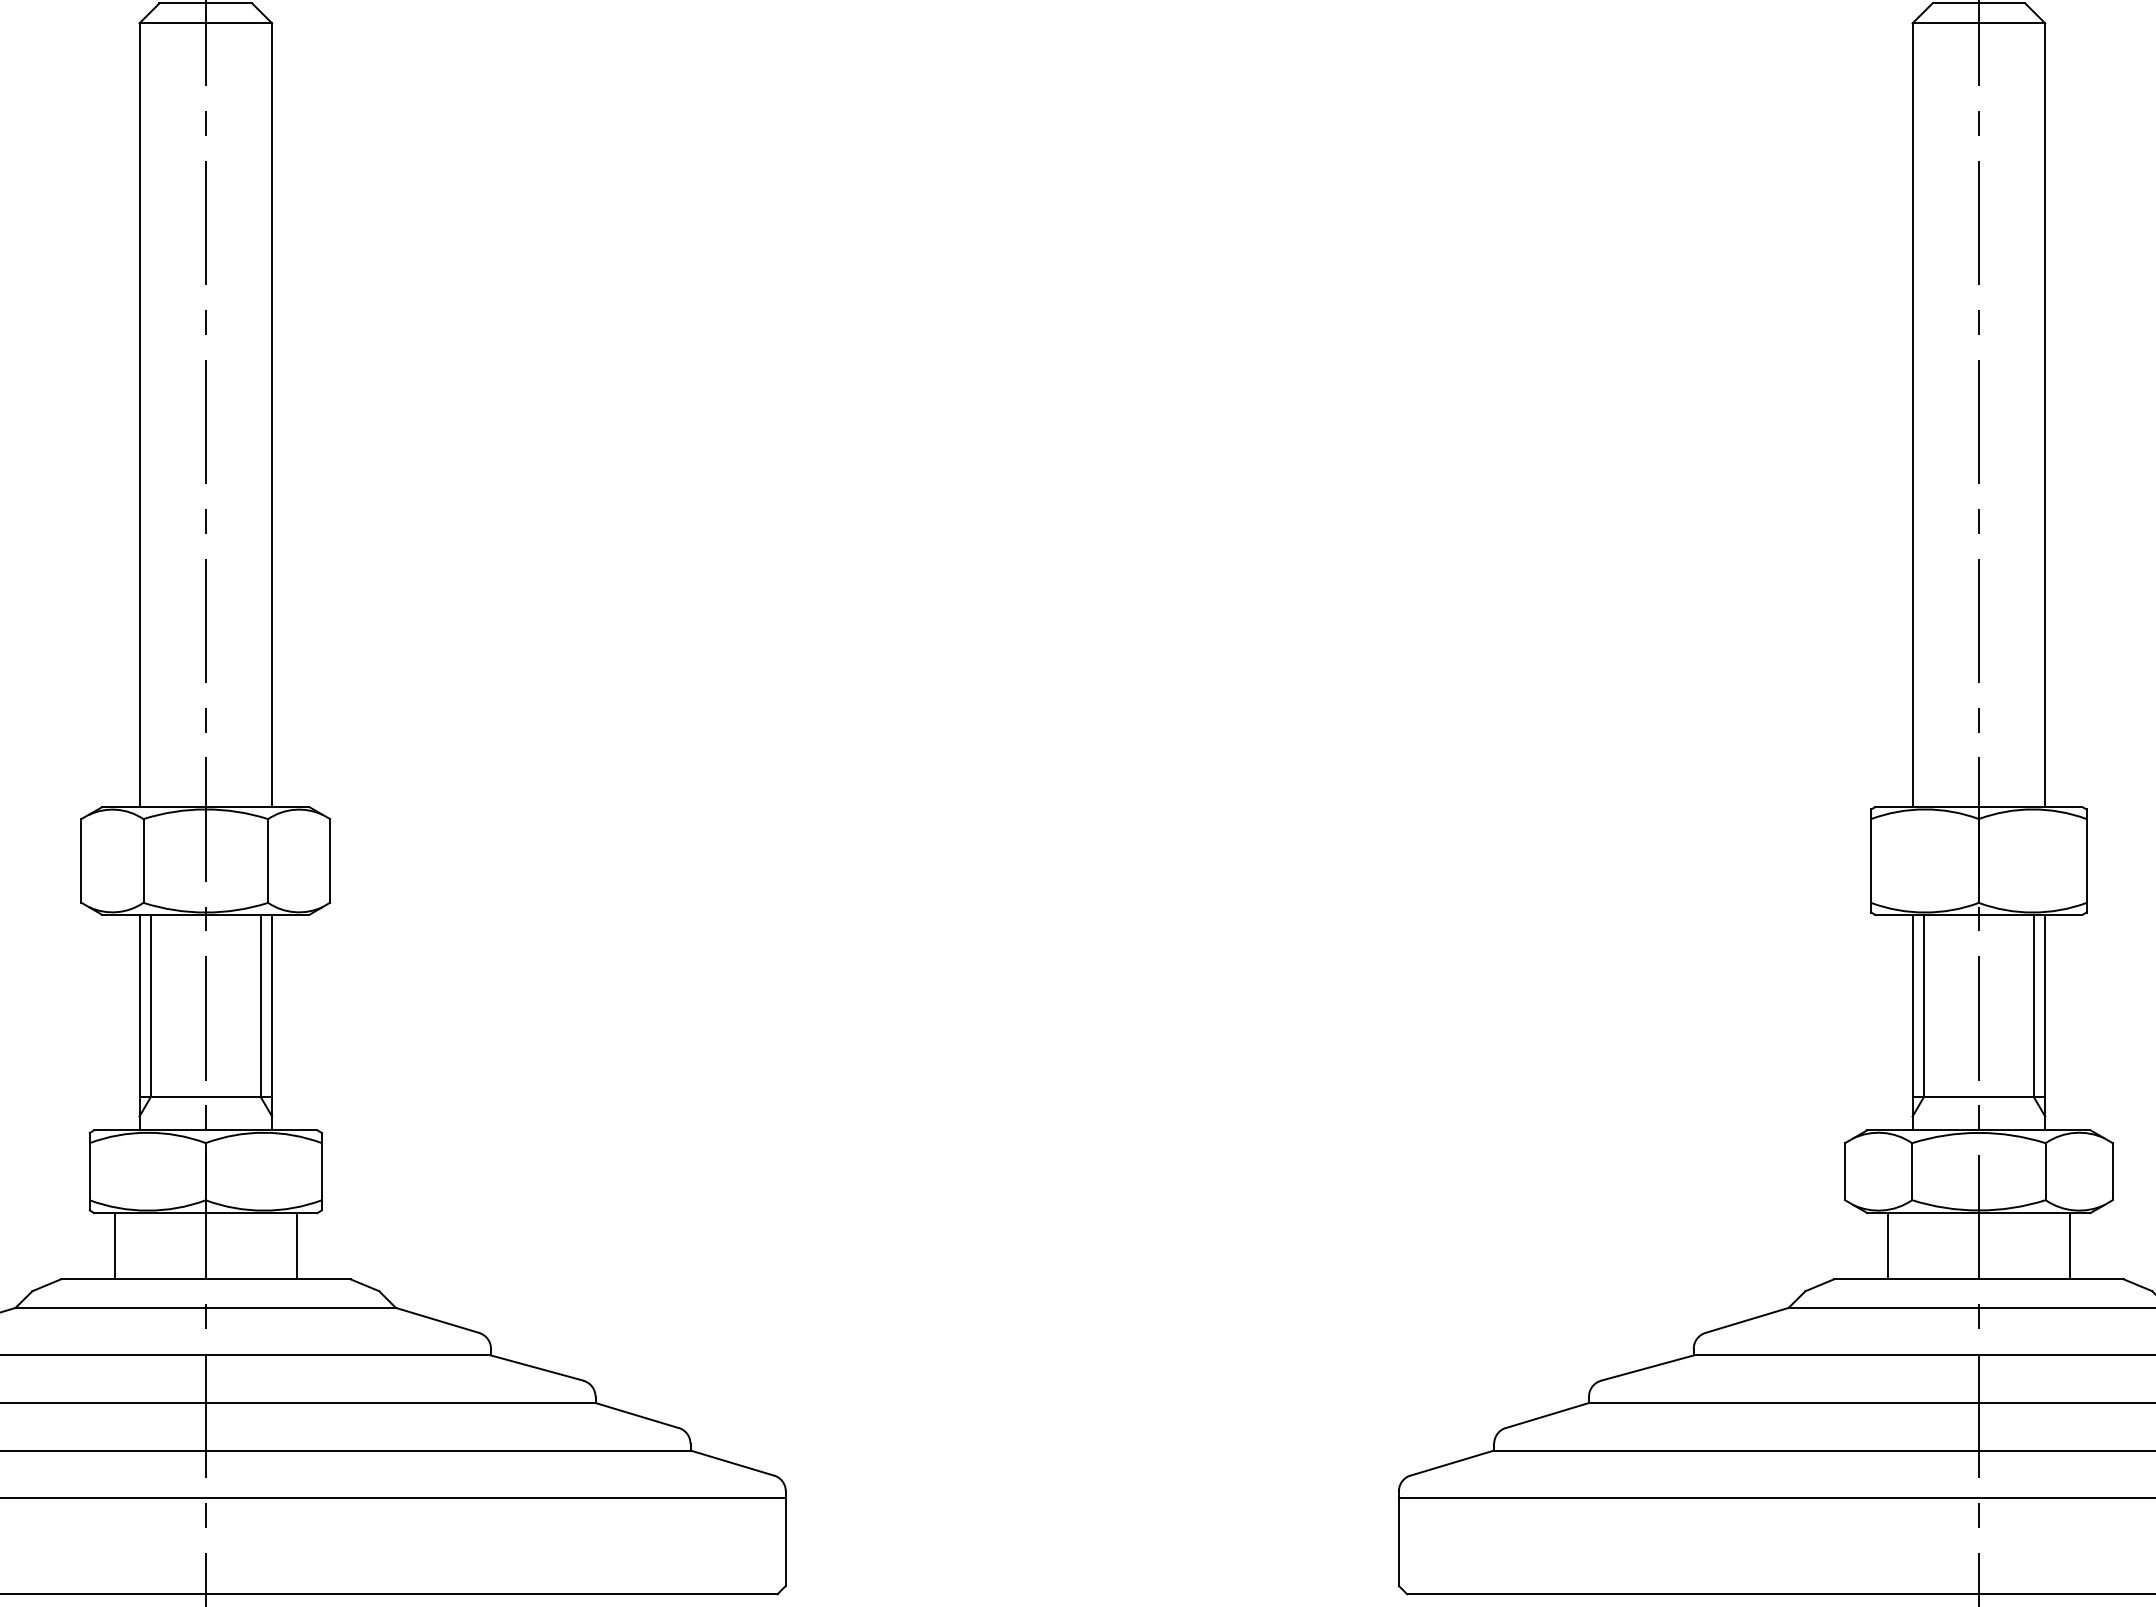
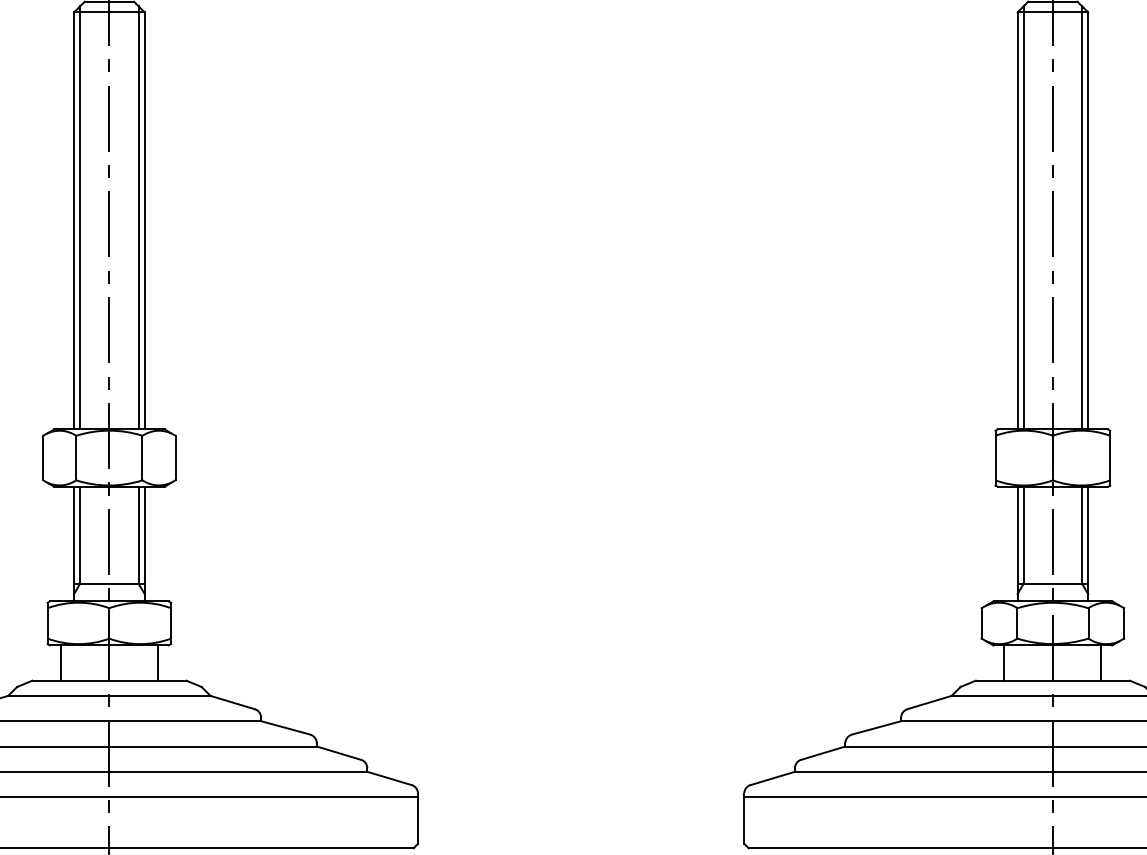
line: (151, 408) -> (80, 217), added
line: (260, 408) -> (138, 217), added
line: (1923, 408) -> (1023, 217), added
line: (2034, 408) -> (1082, 217), added

